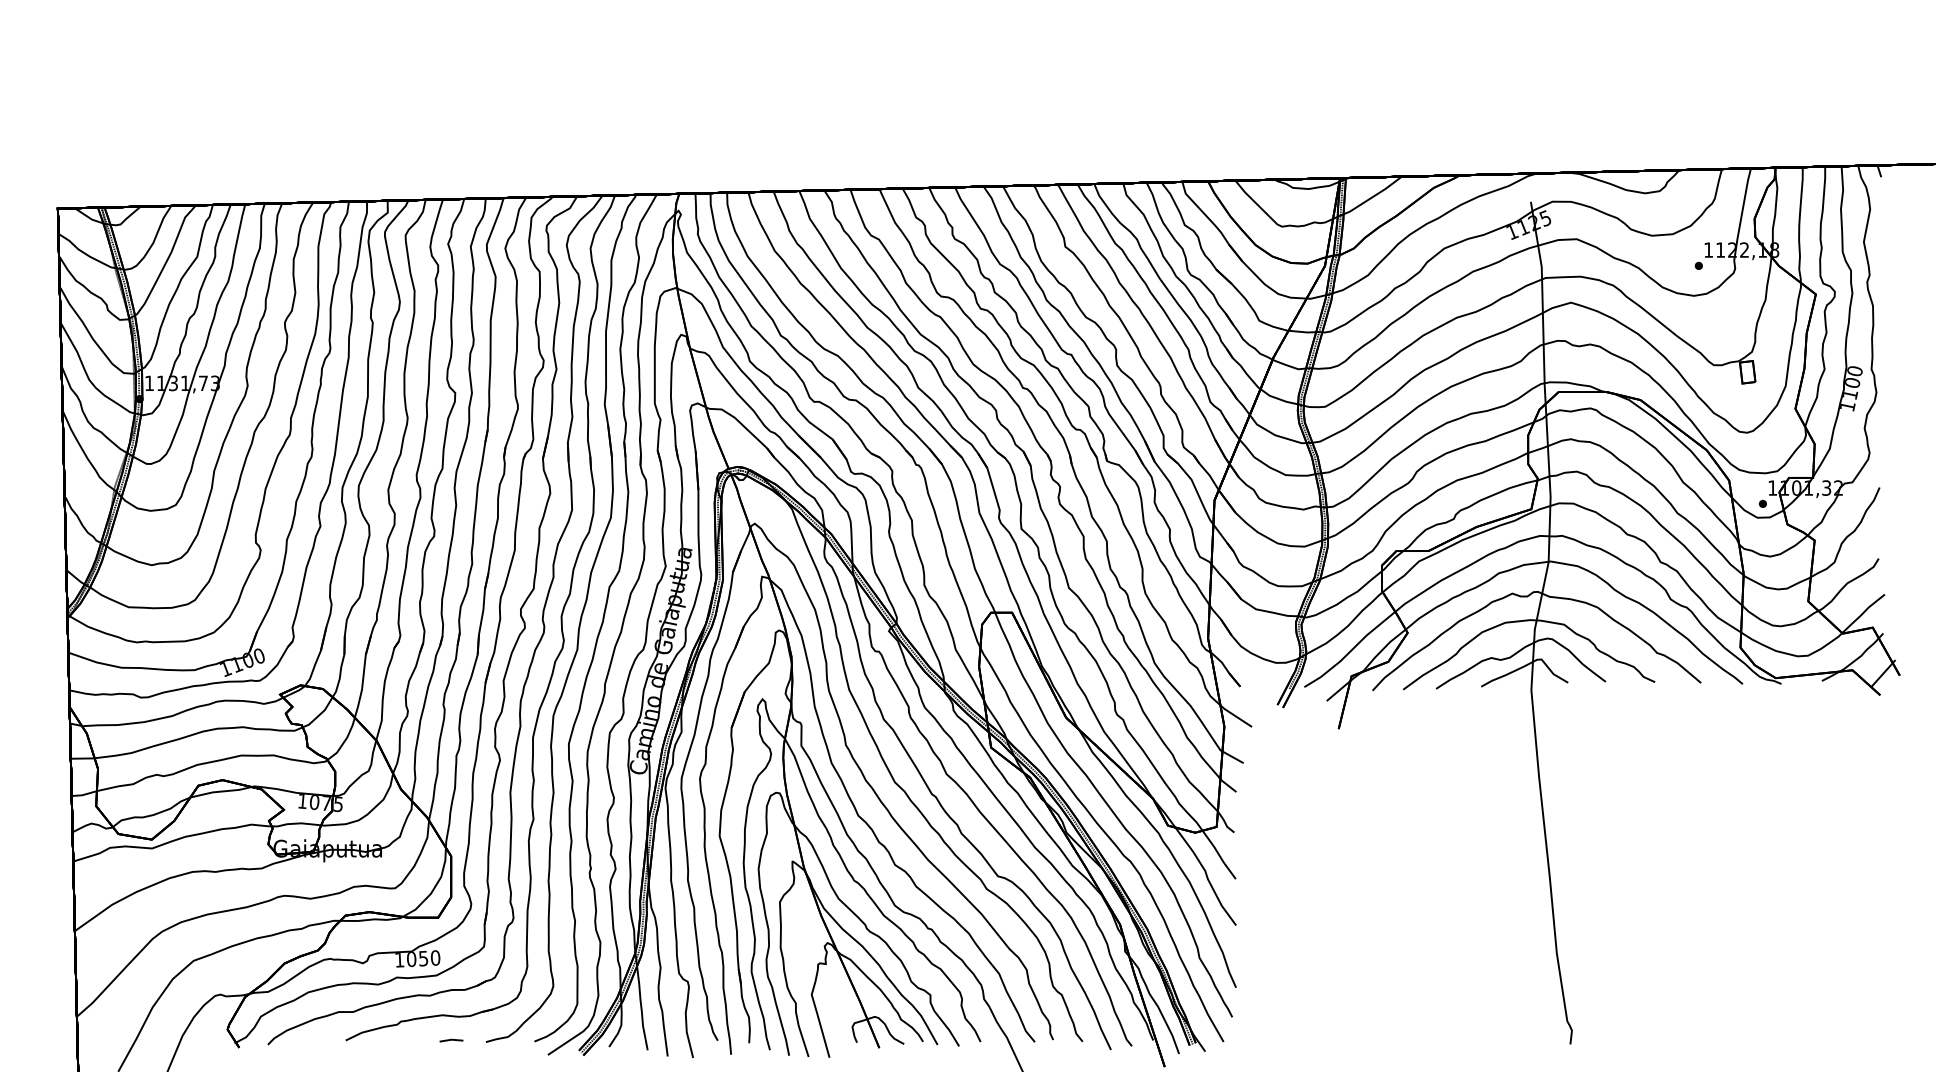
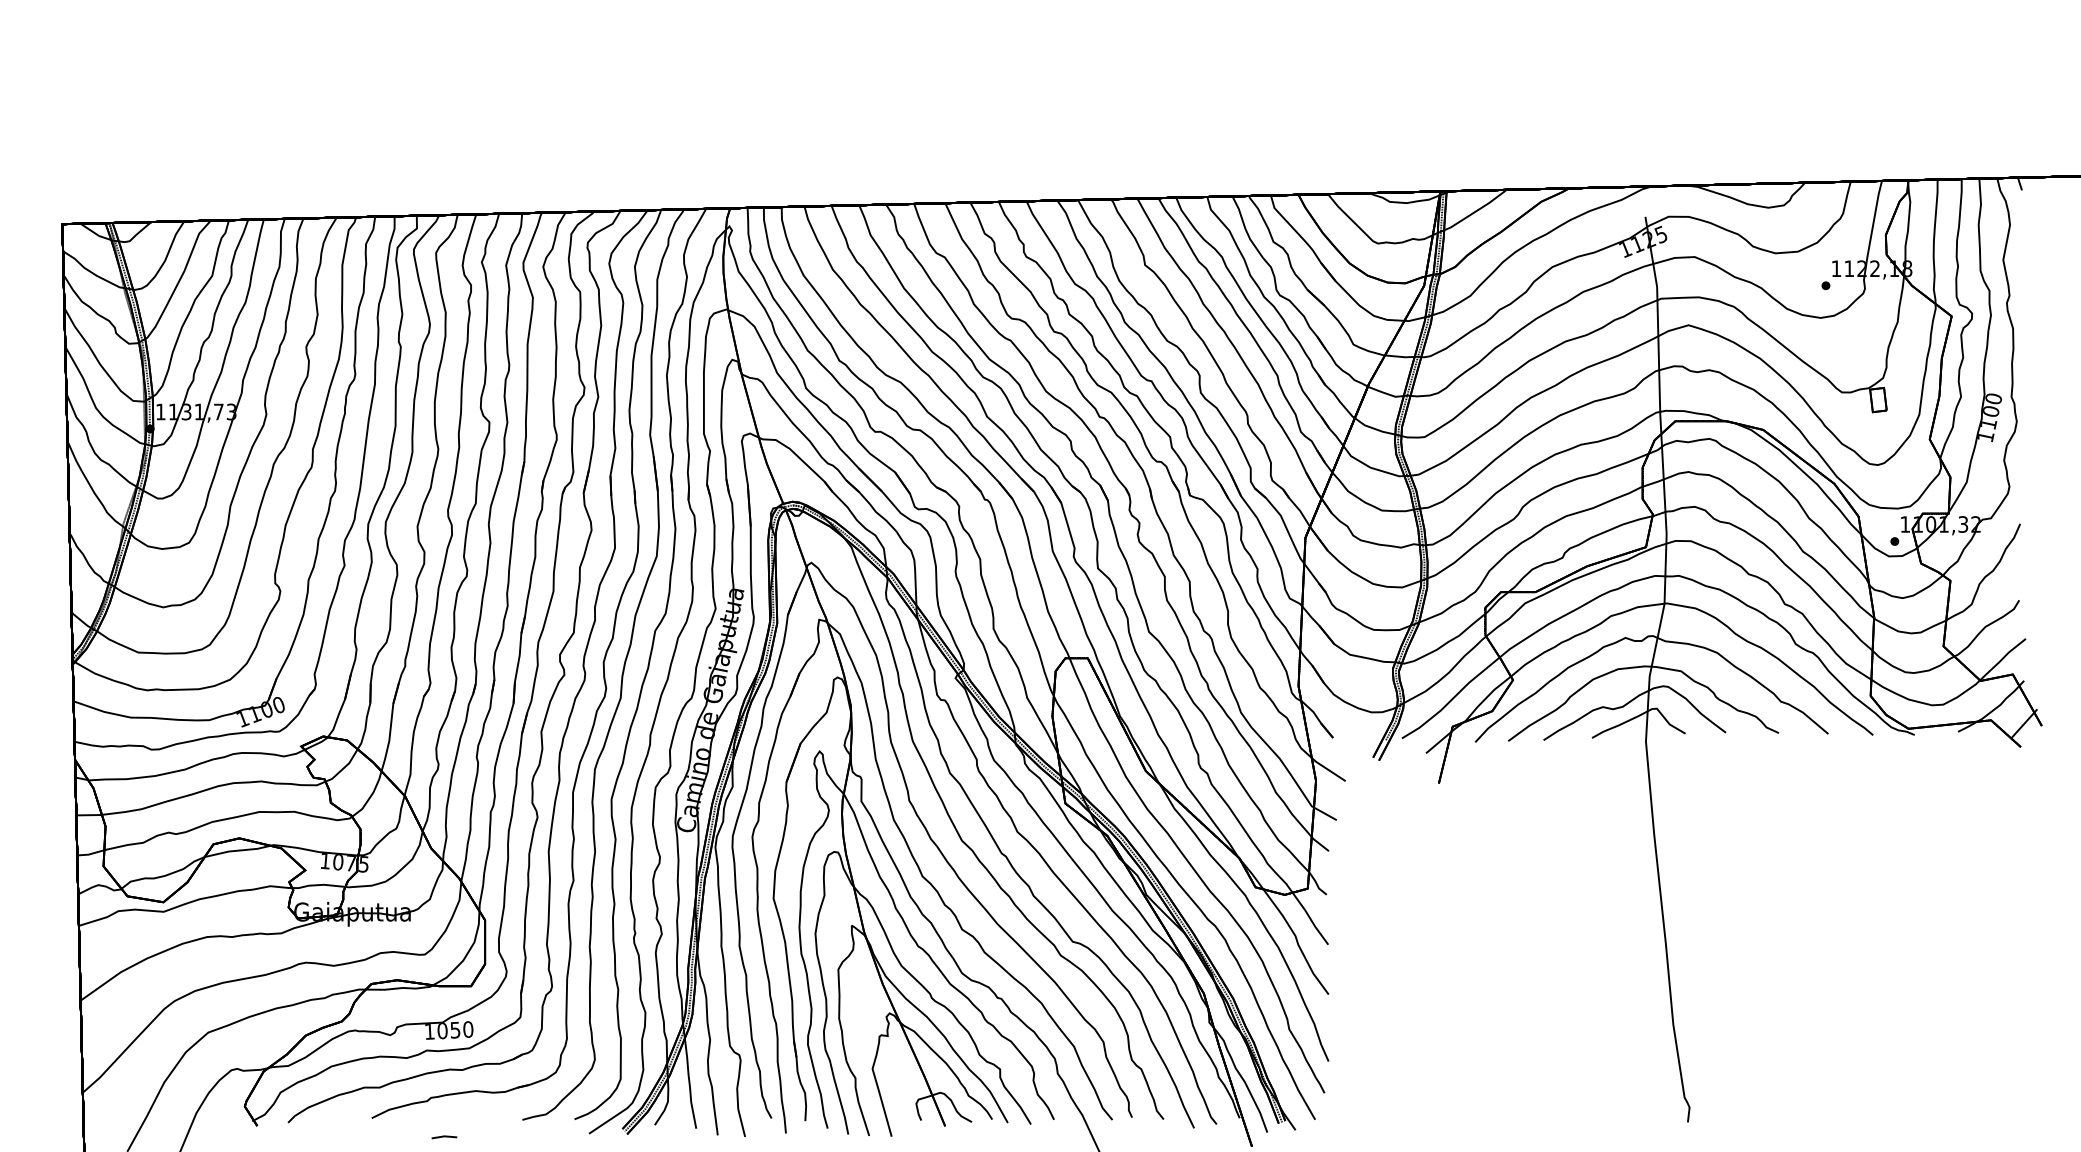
line: (451, 1040) -> (444, 1137), moved

